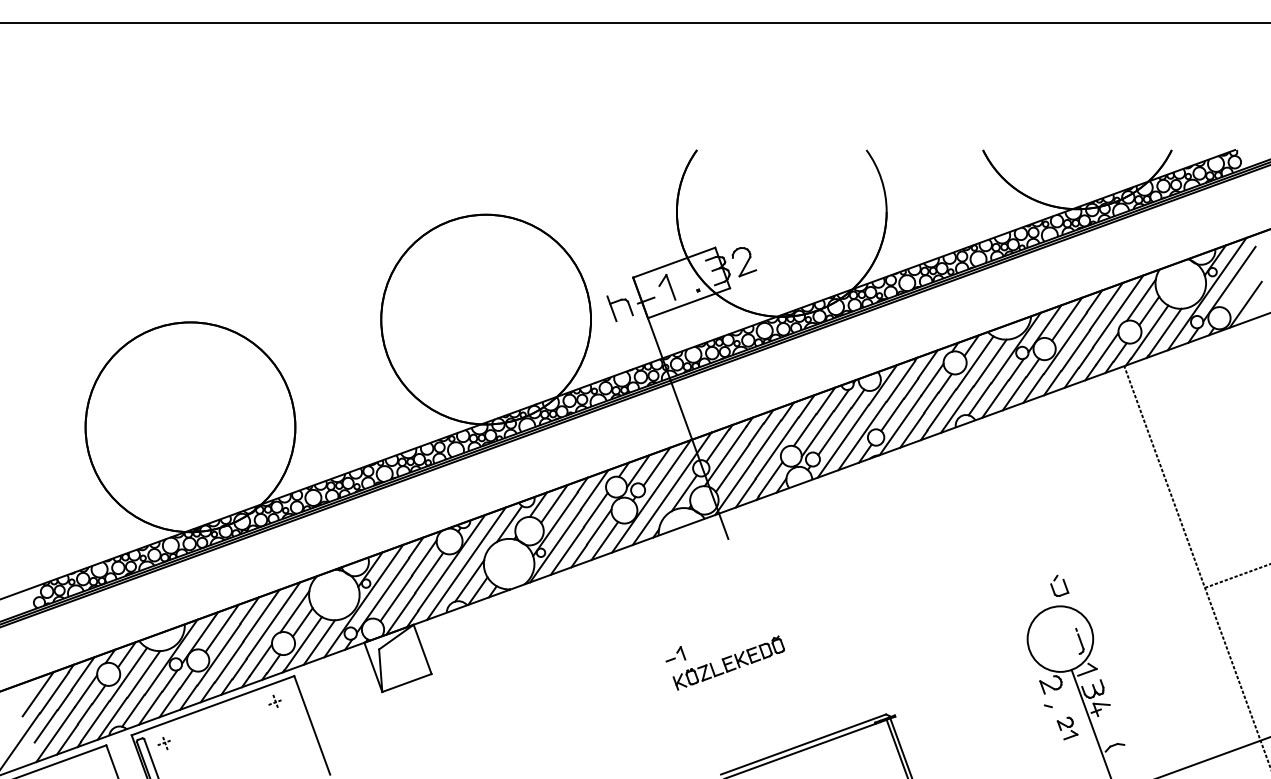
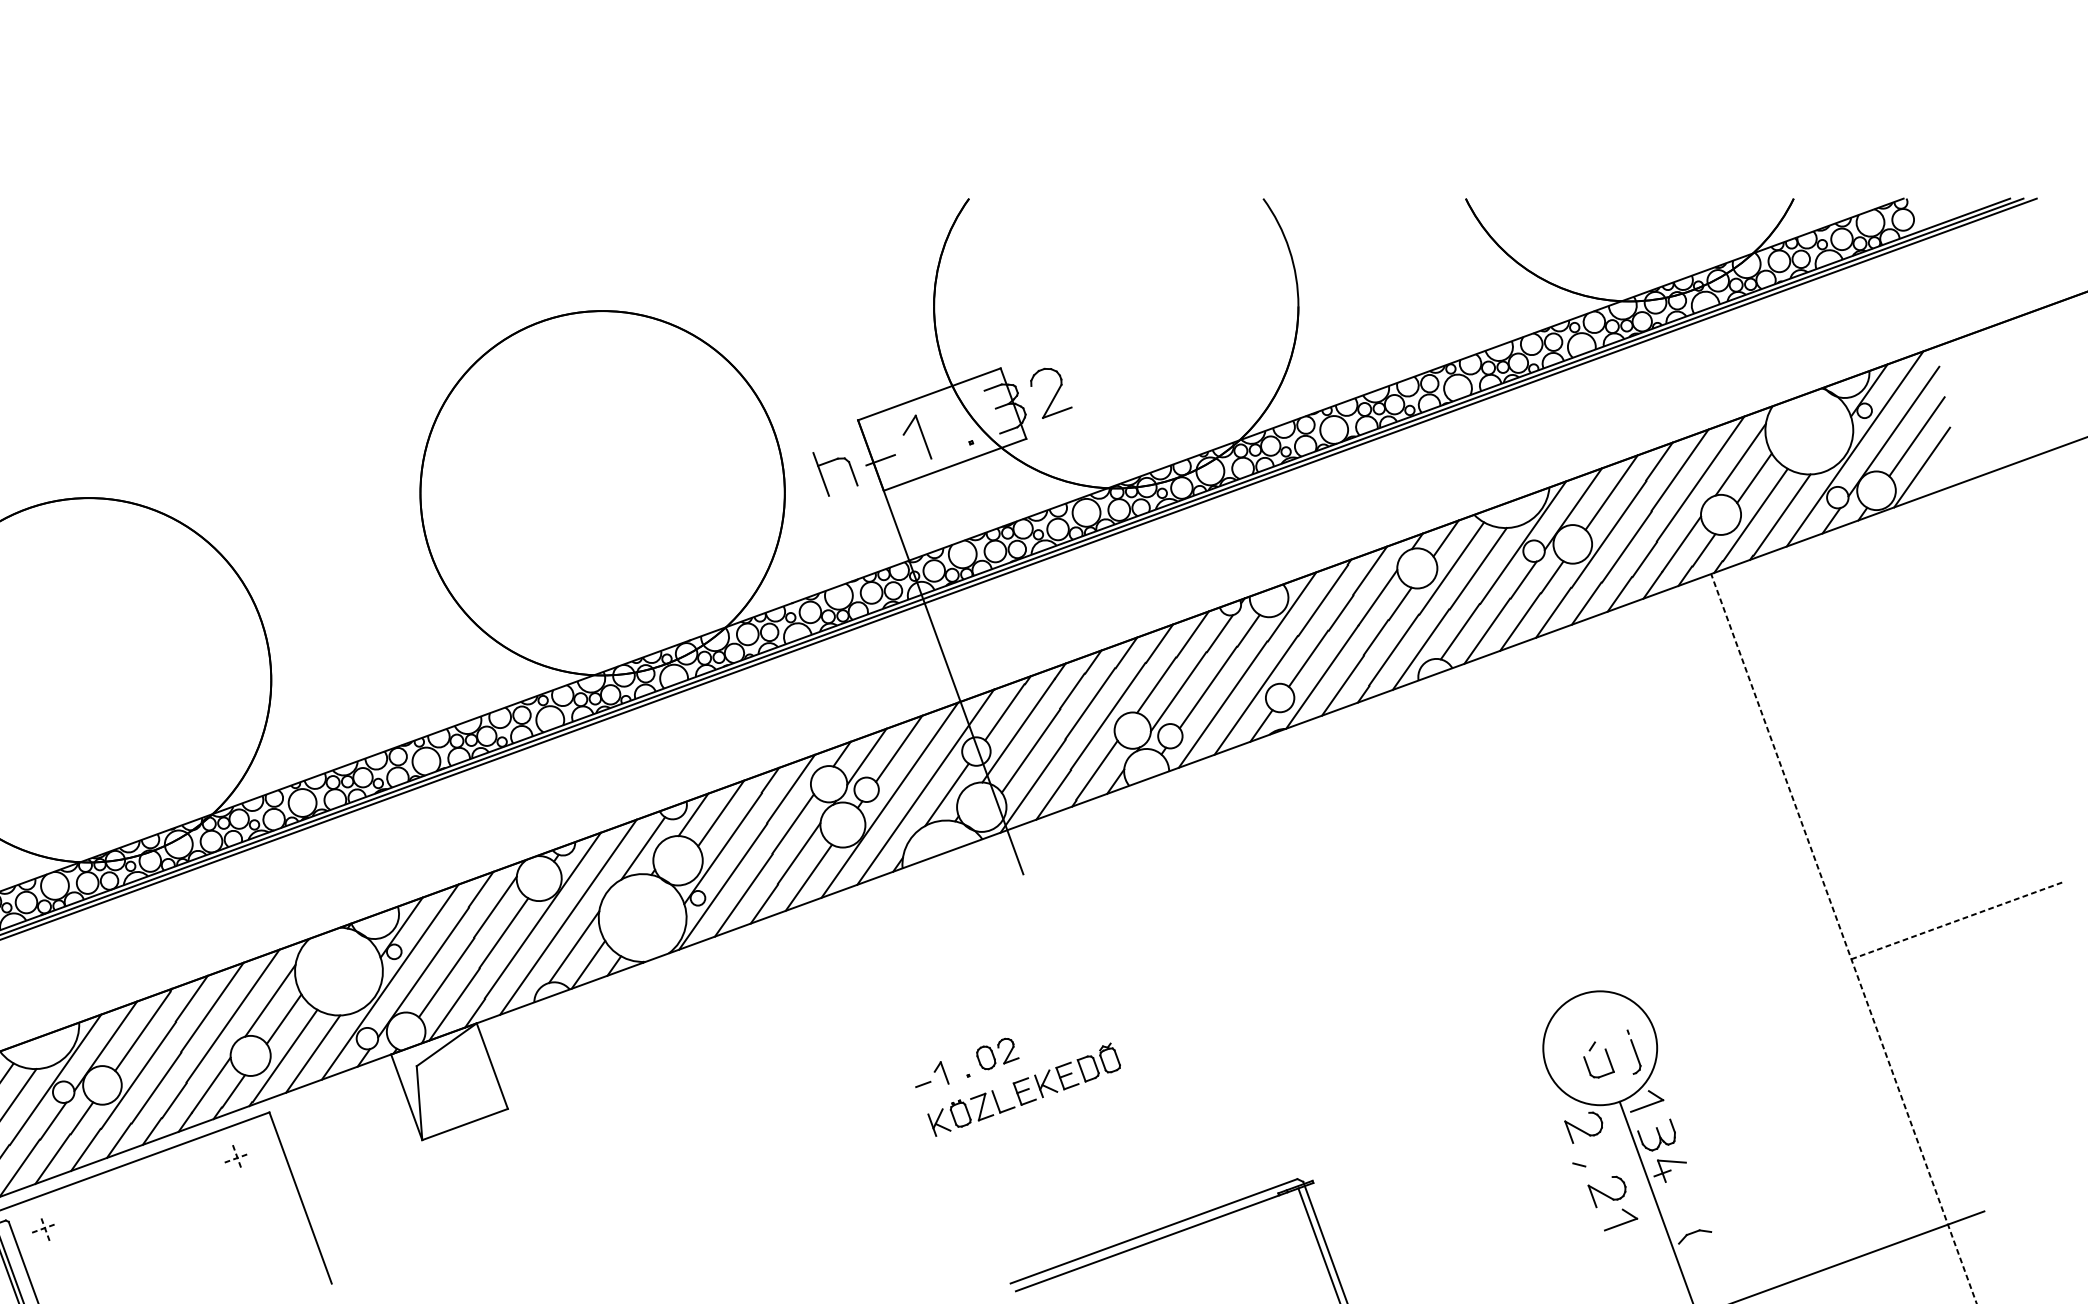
line: (1242, 286) -> (1916, 435), added
part: (1059, 585) -> (1598, 1059), moved
part: (710, 644) -> (992, 1057), added
part: (1067, 728) -> (1612, 1203), size x1.43

